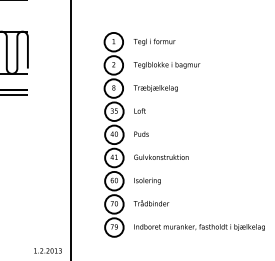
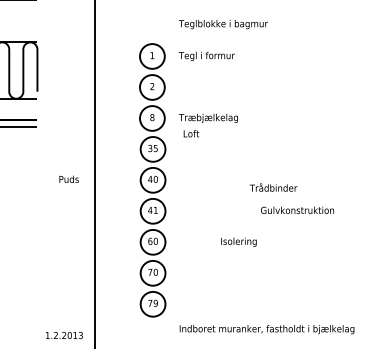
text: (166, 65) -> (222, 24), moved
text: (139, 110) -> (190, 133), moved
text: (141, 133) -> (69, 178), moved
text: (161, 156) -> (297, 209), moved
text: (147, 180) -> (238, 241), moved
text: (151, 203) -> (273, 187), moved
text: (199, 227) -> (266, 329), moved

